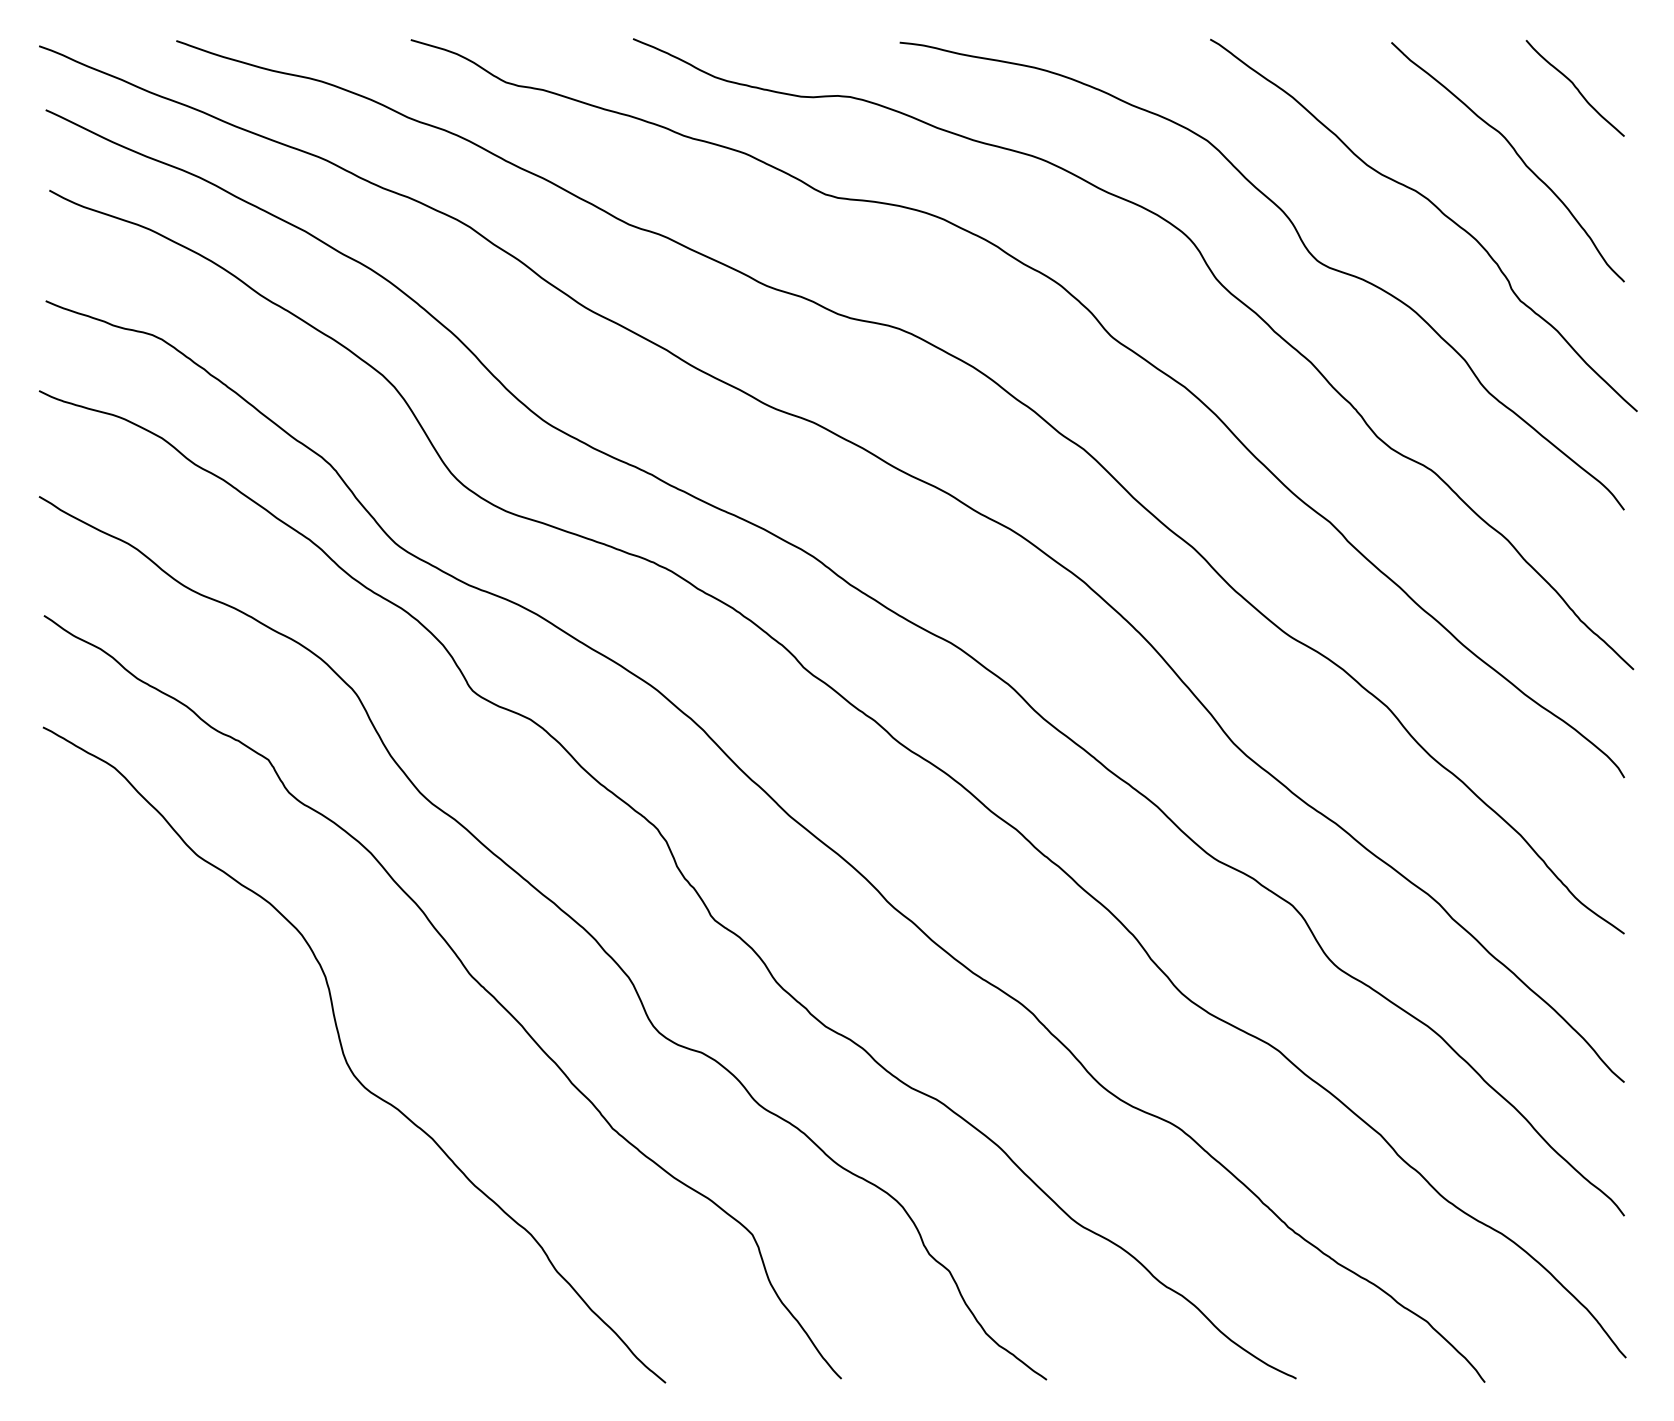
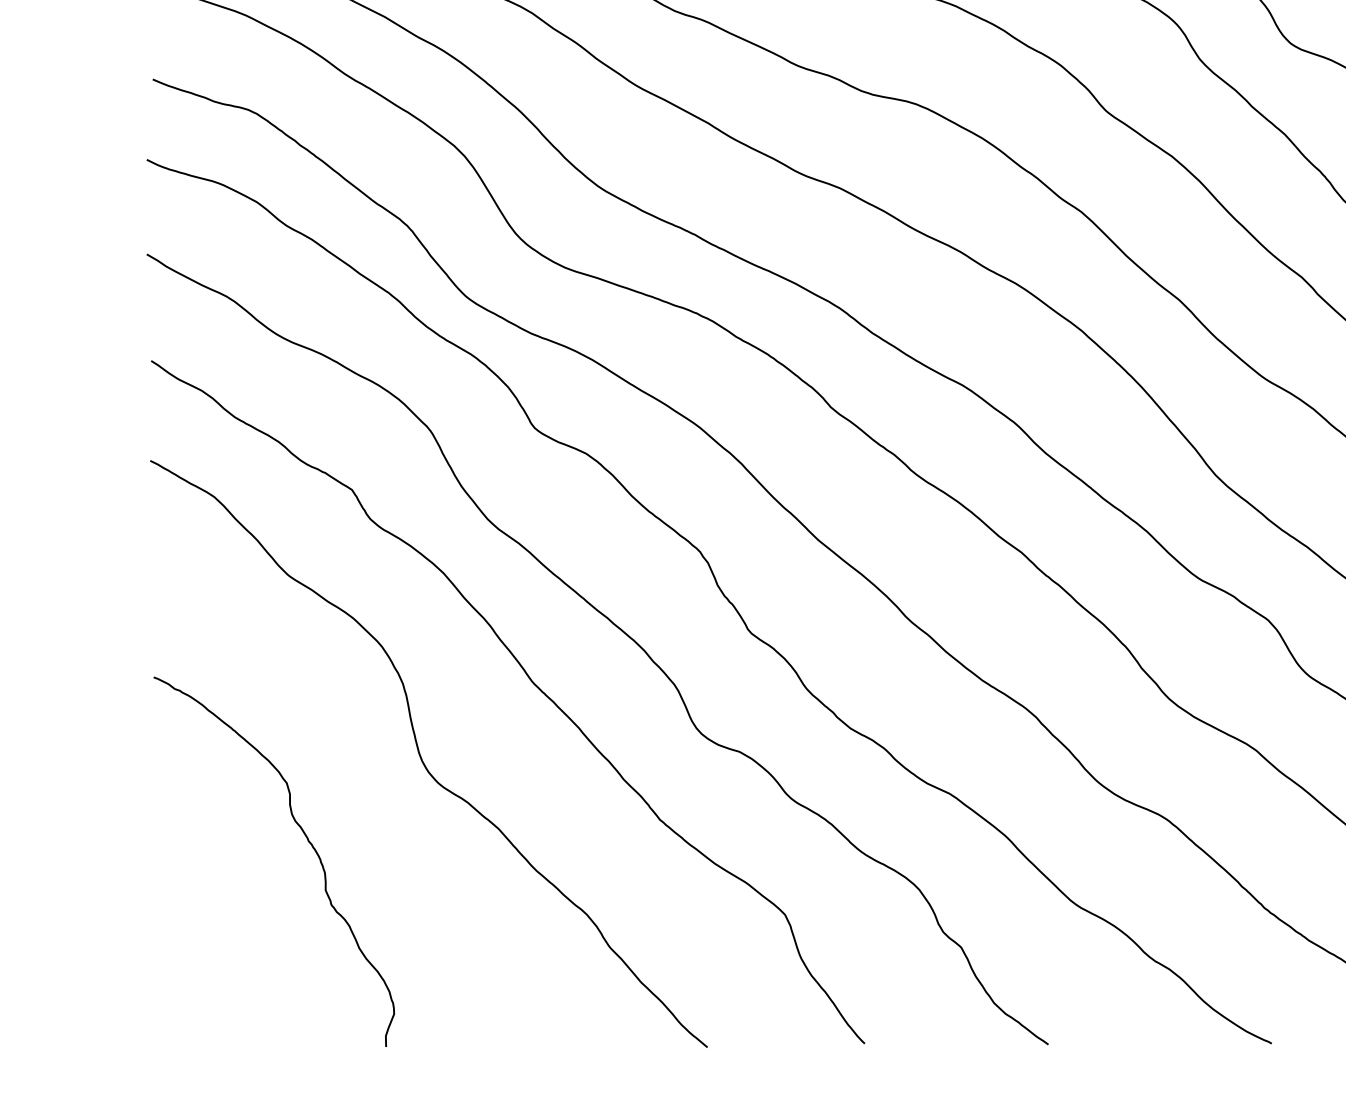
curve: (219, 1153) -> (308, 842), added

